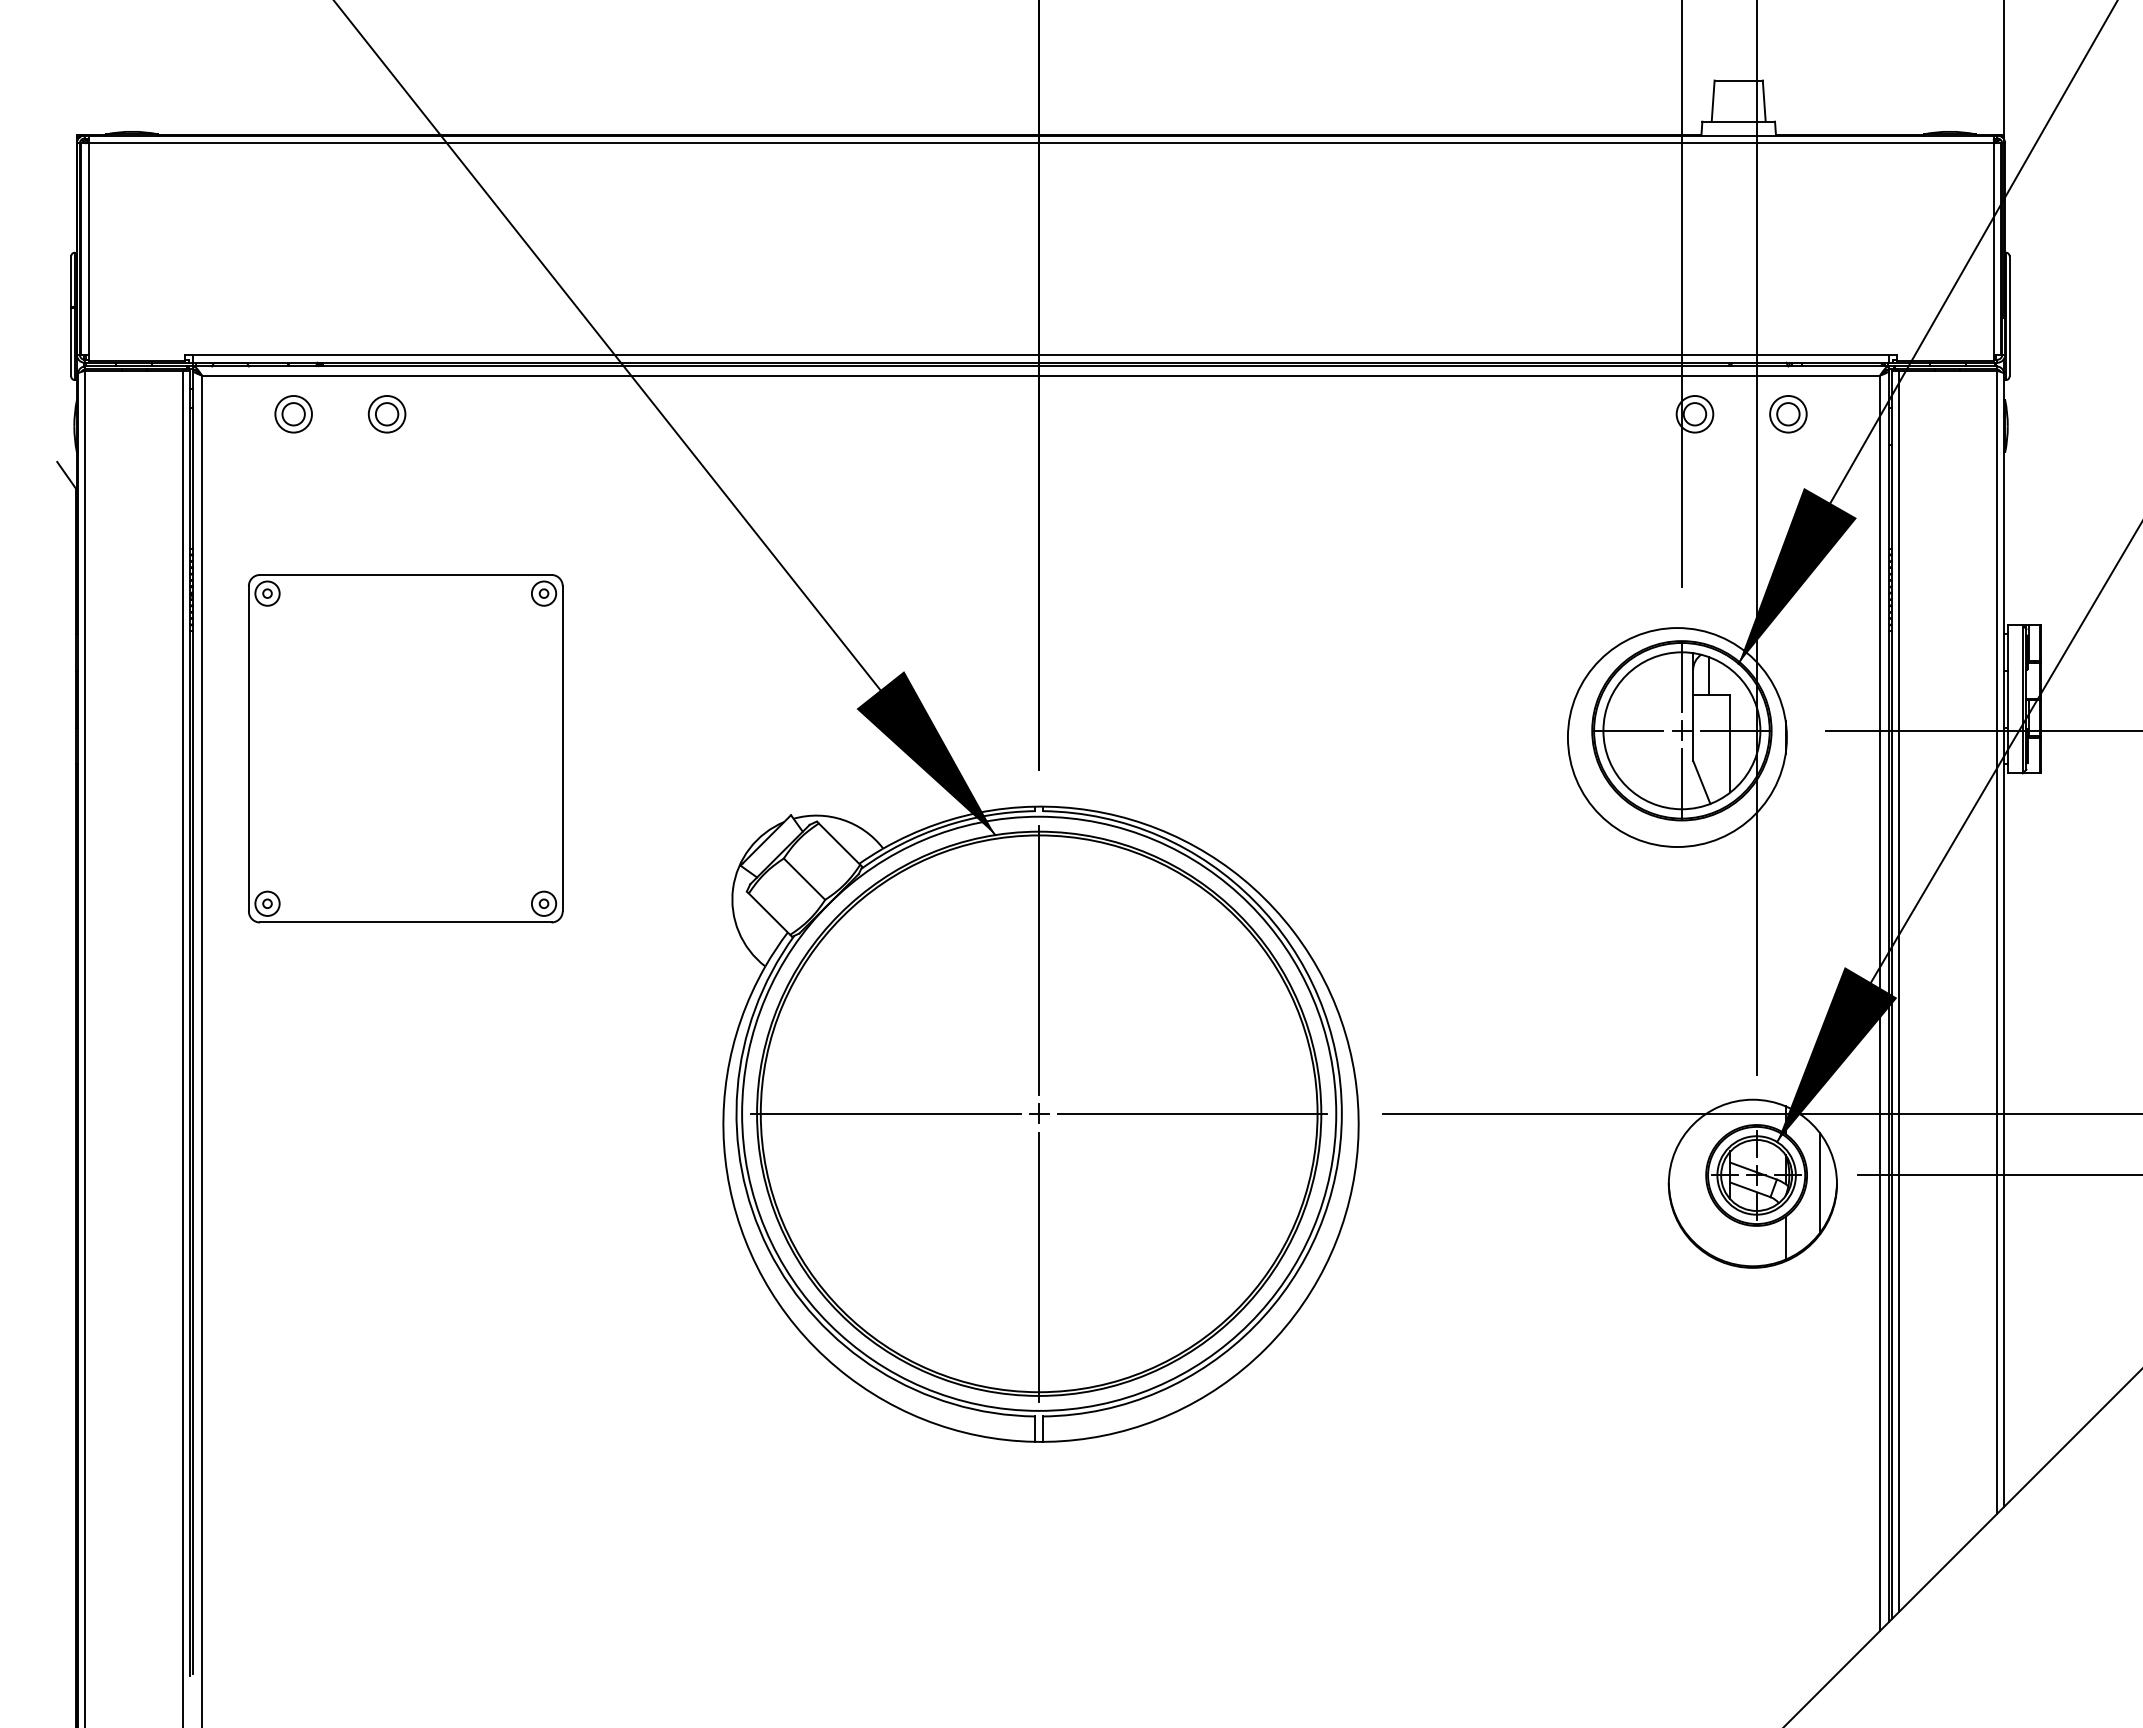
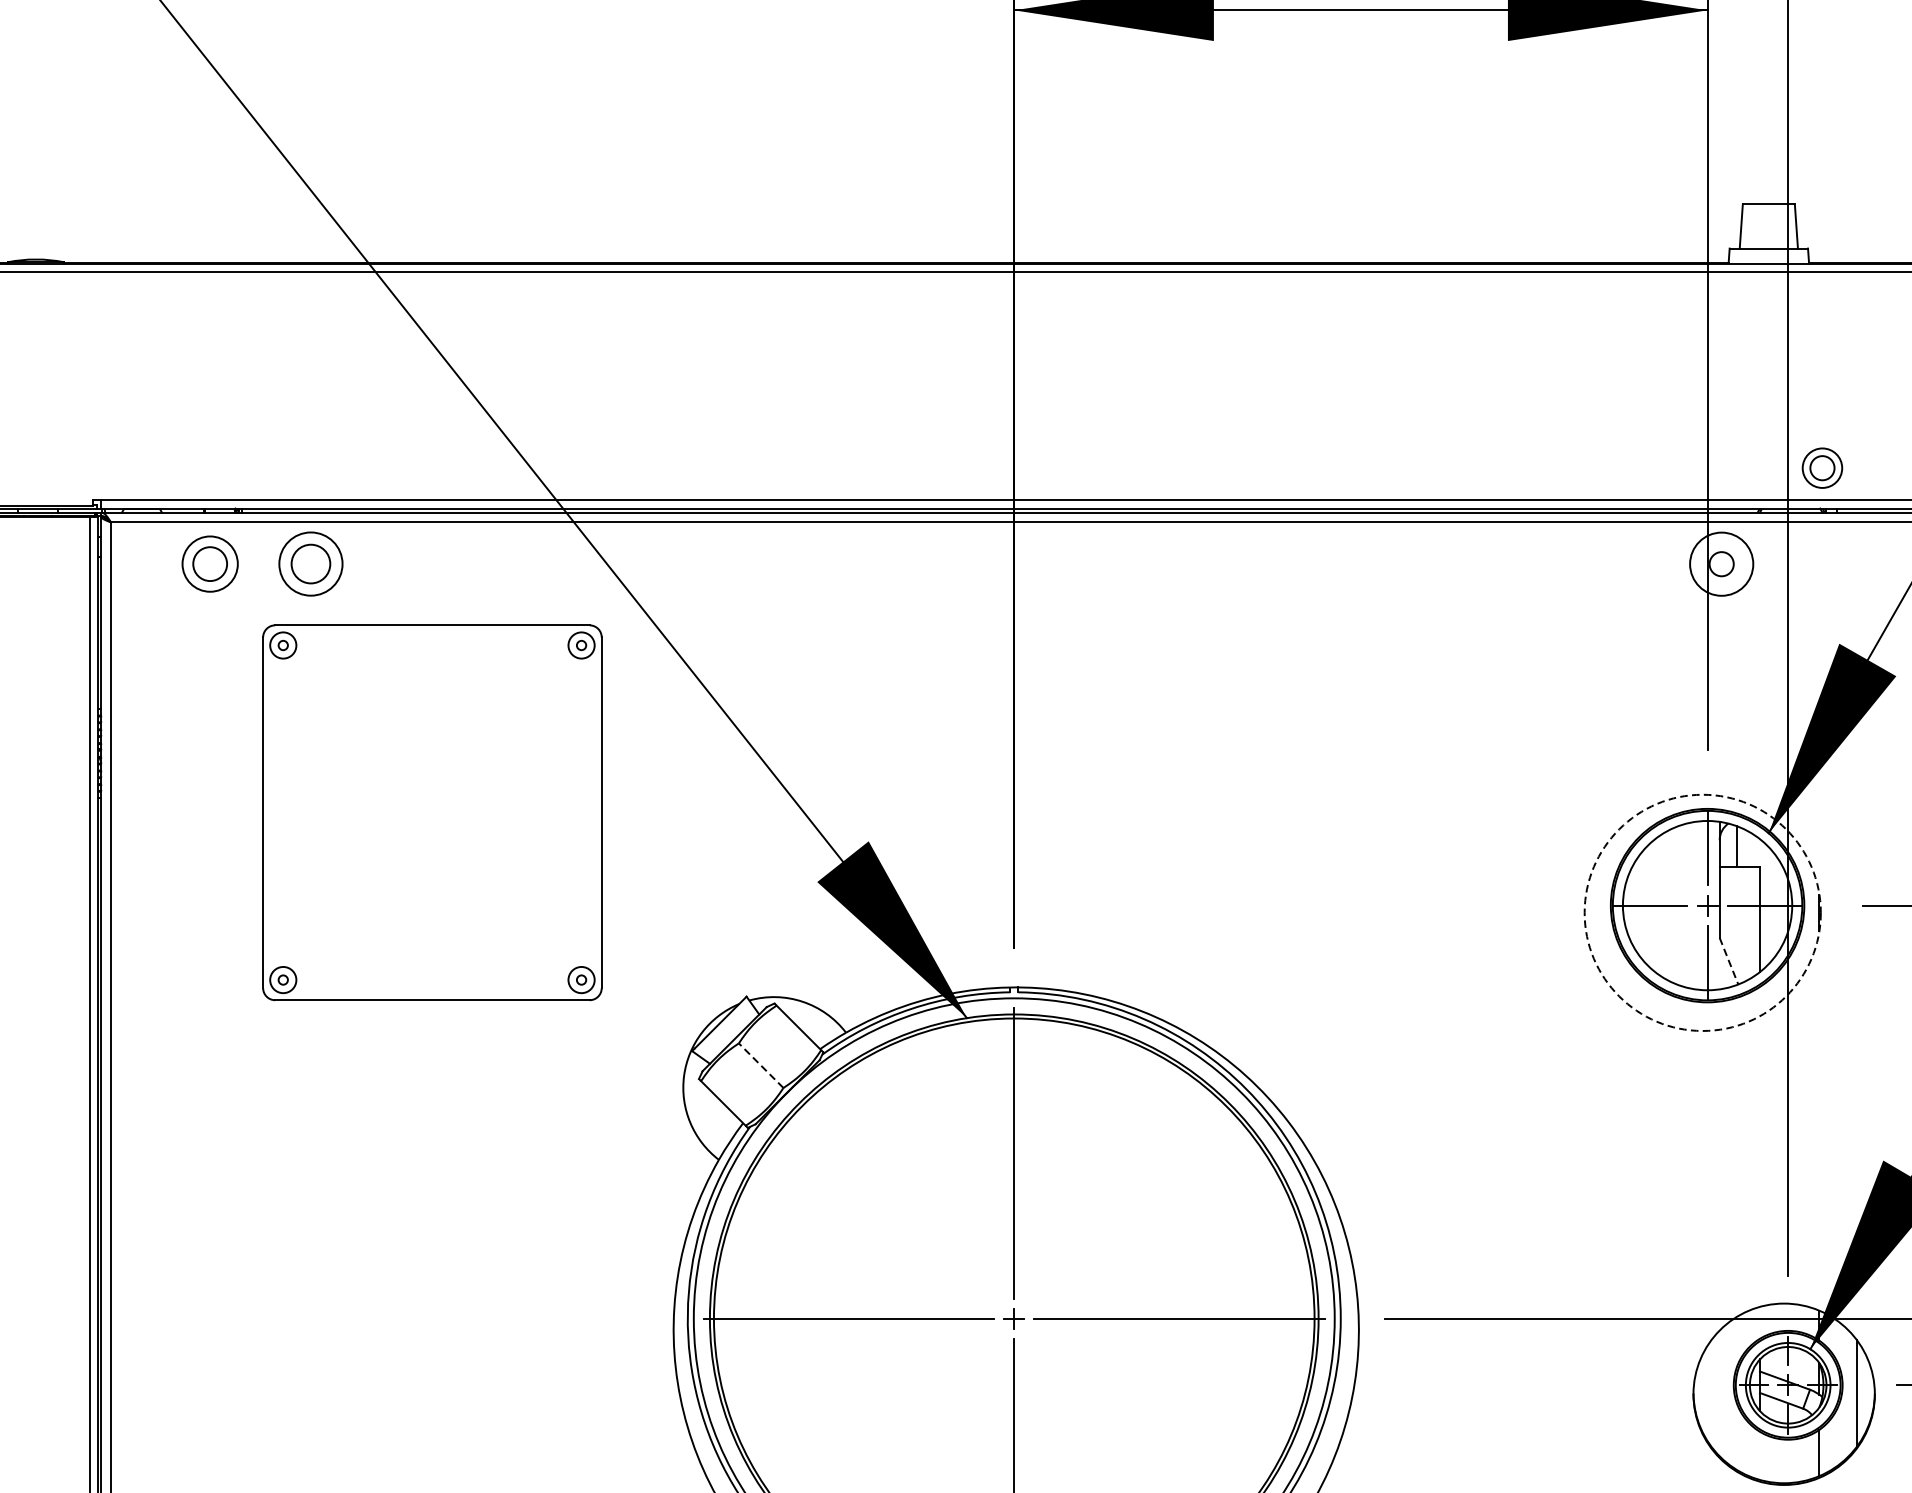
circle: (1694, 413) -> (1721, 563), size x1.6
part: (293, 414) -> (209, 564), size x1.4
part: (386, 414) -> (310, 564), size x1.6
part: (1788, 414) -> (1822, 468), moved
circle: (1676, 737) -> (1701, 912), solid -> dashed
part: (405, 748) -> (432, 812), moved
line: (1701, 782) -> (1728, 961), solid -> dashed
line: (804, 878) -> (761, 1064), solid -> dashed

